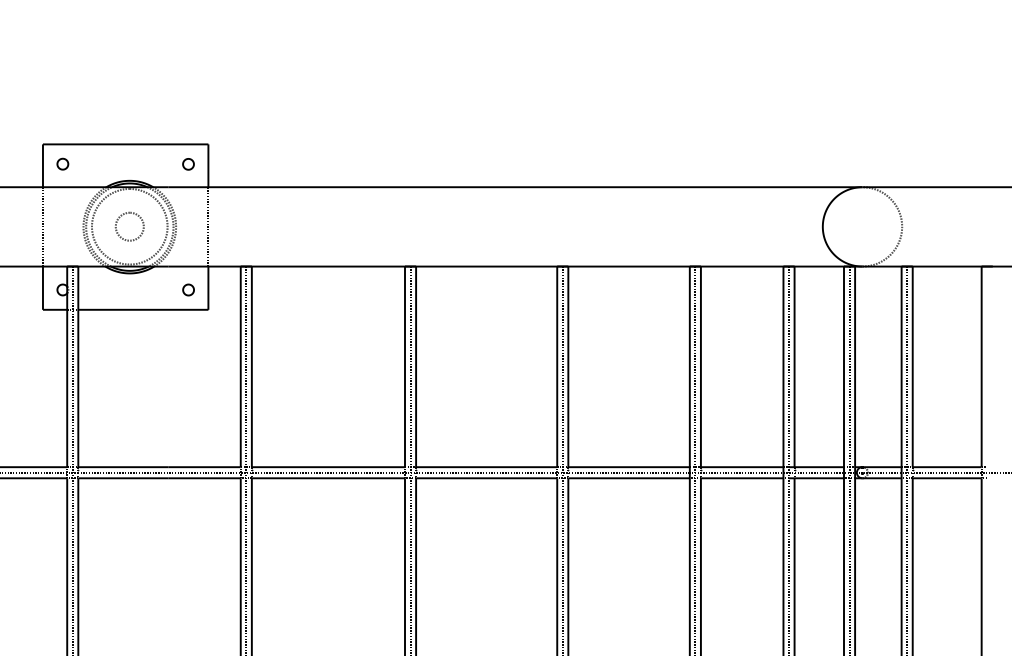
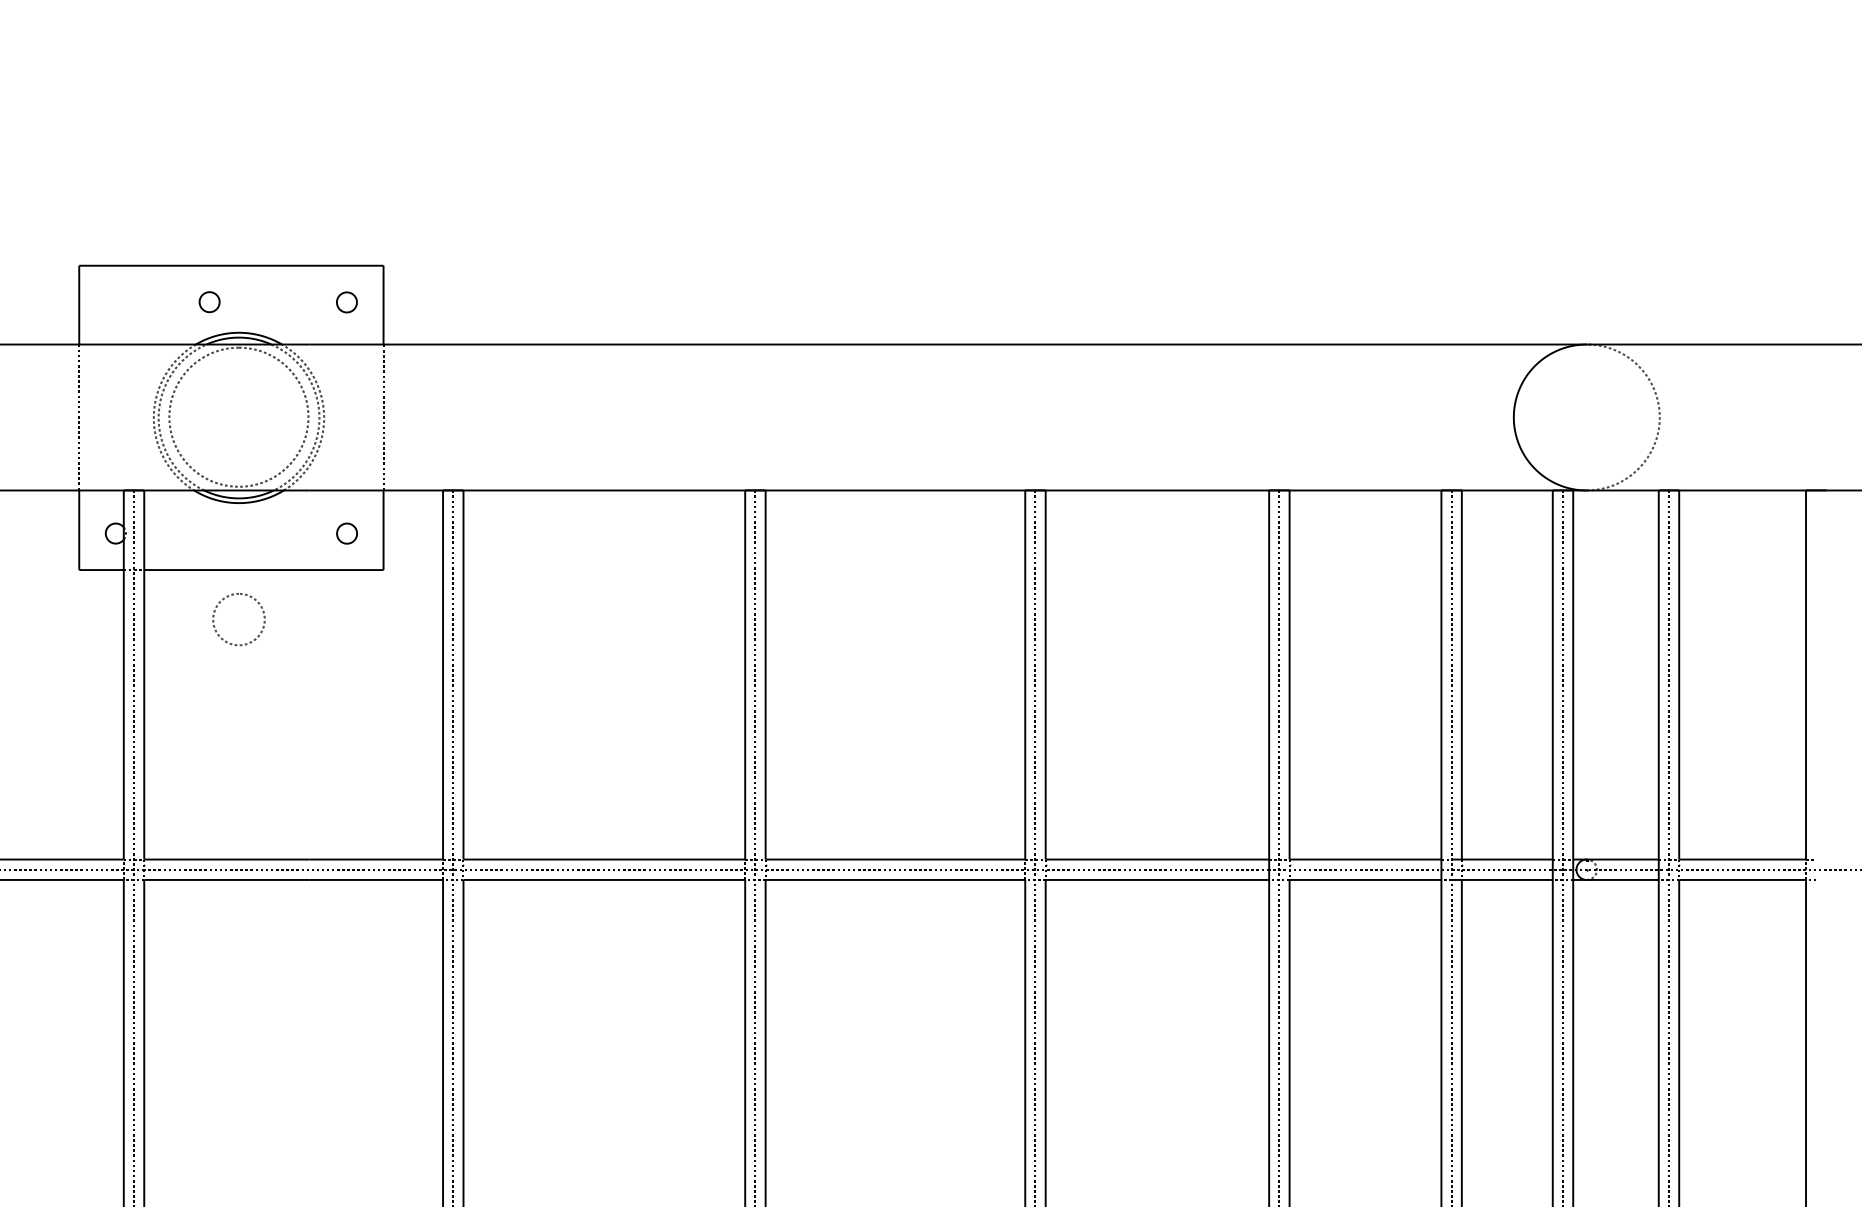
part: (62, 163) -> (208, 300), moved
part: (126, 214) -> (232, 597), moved

